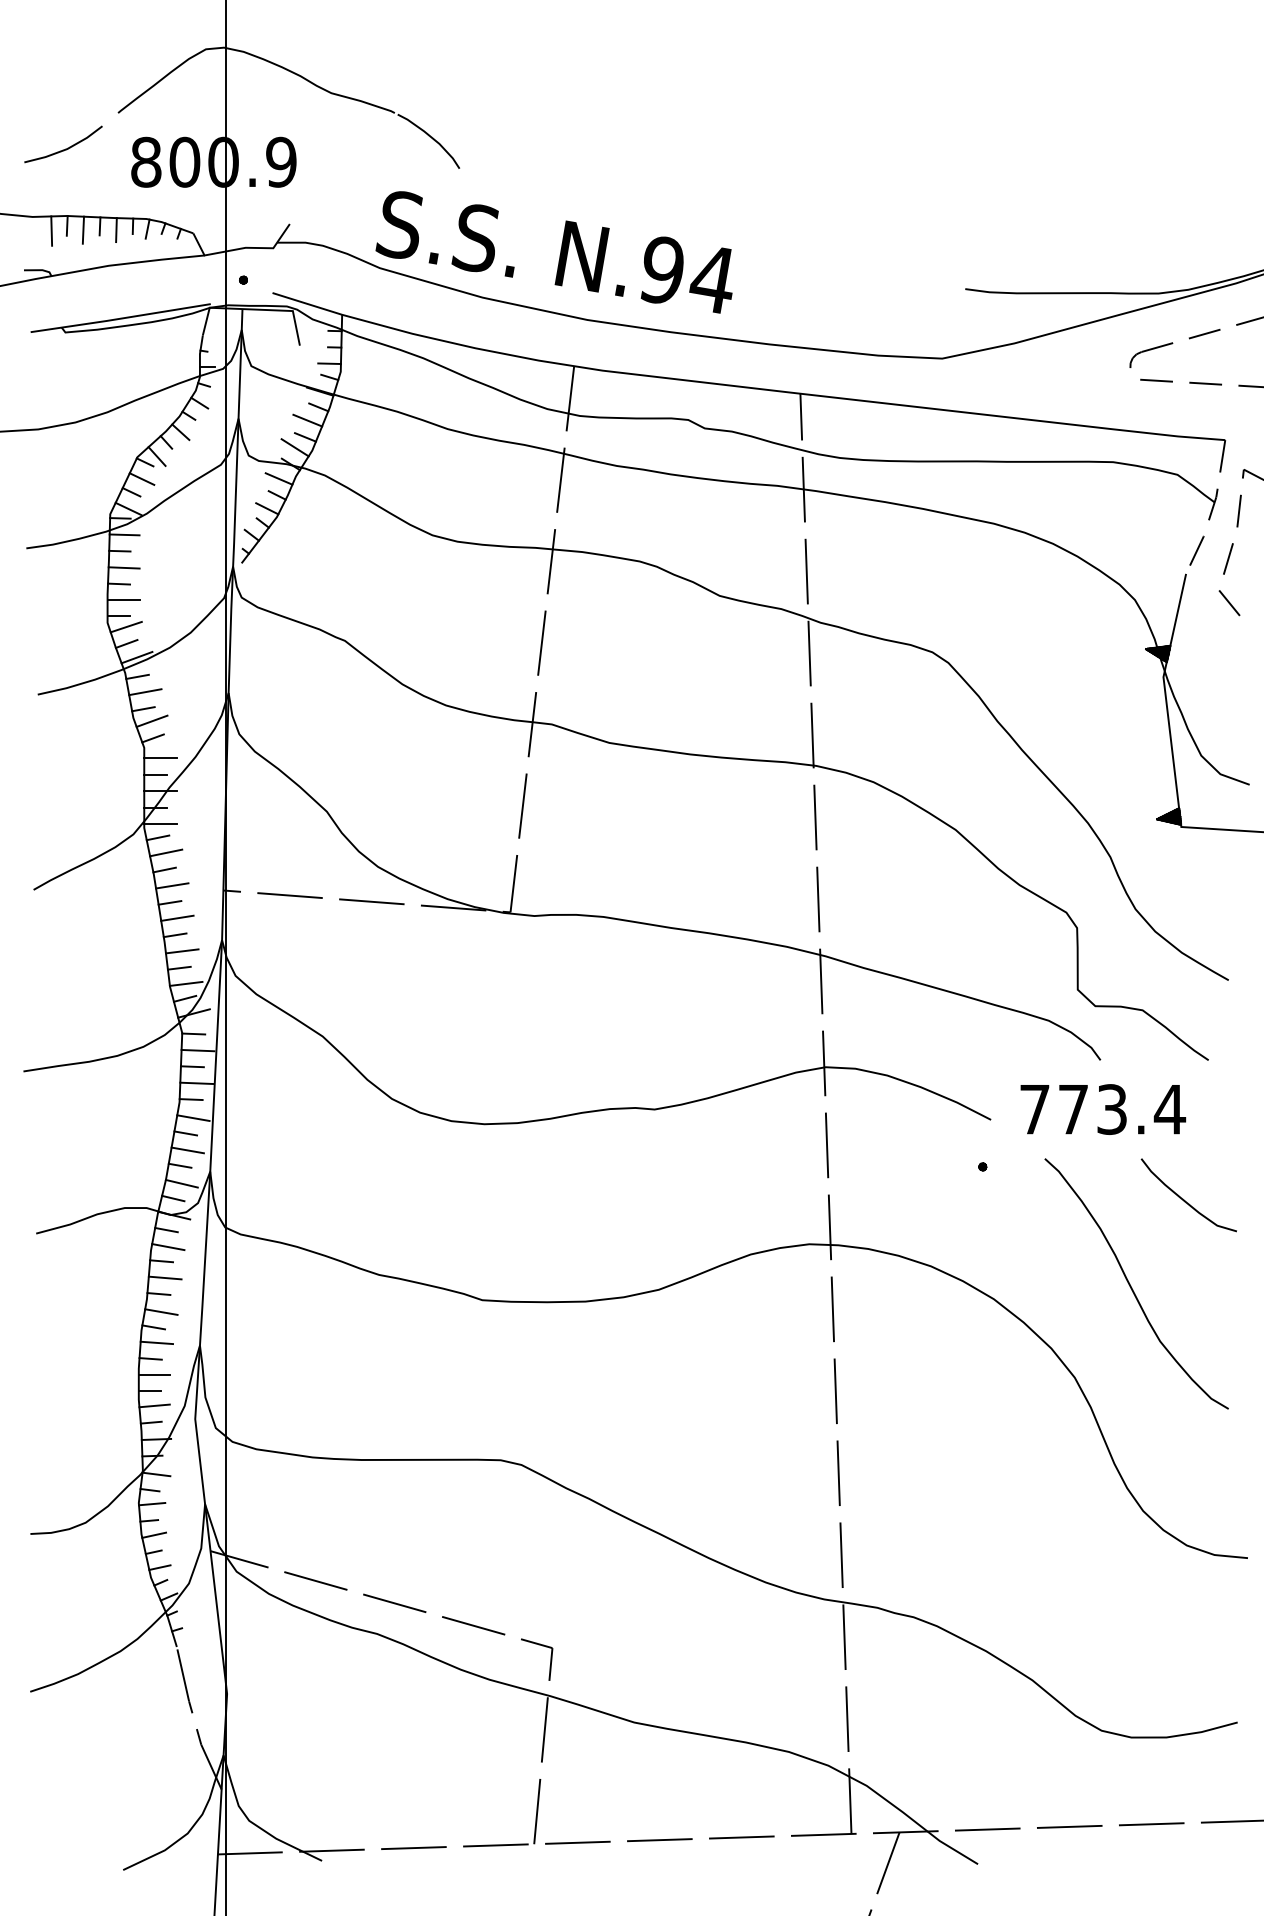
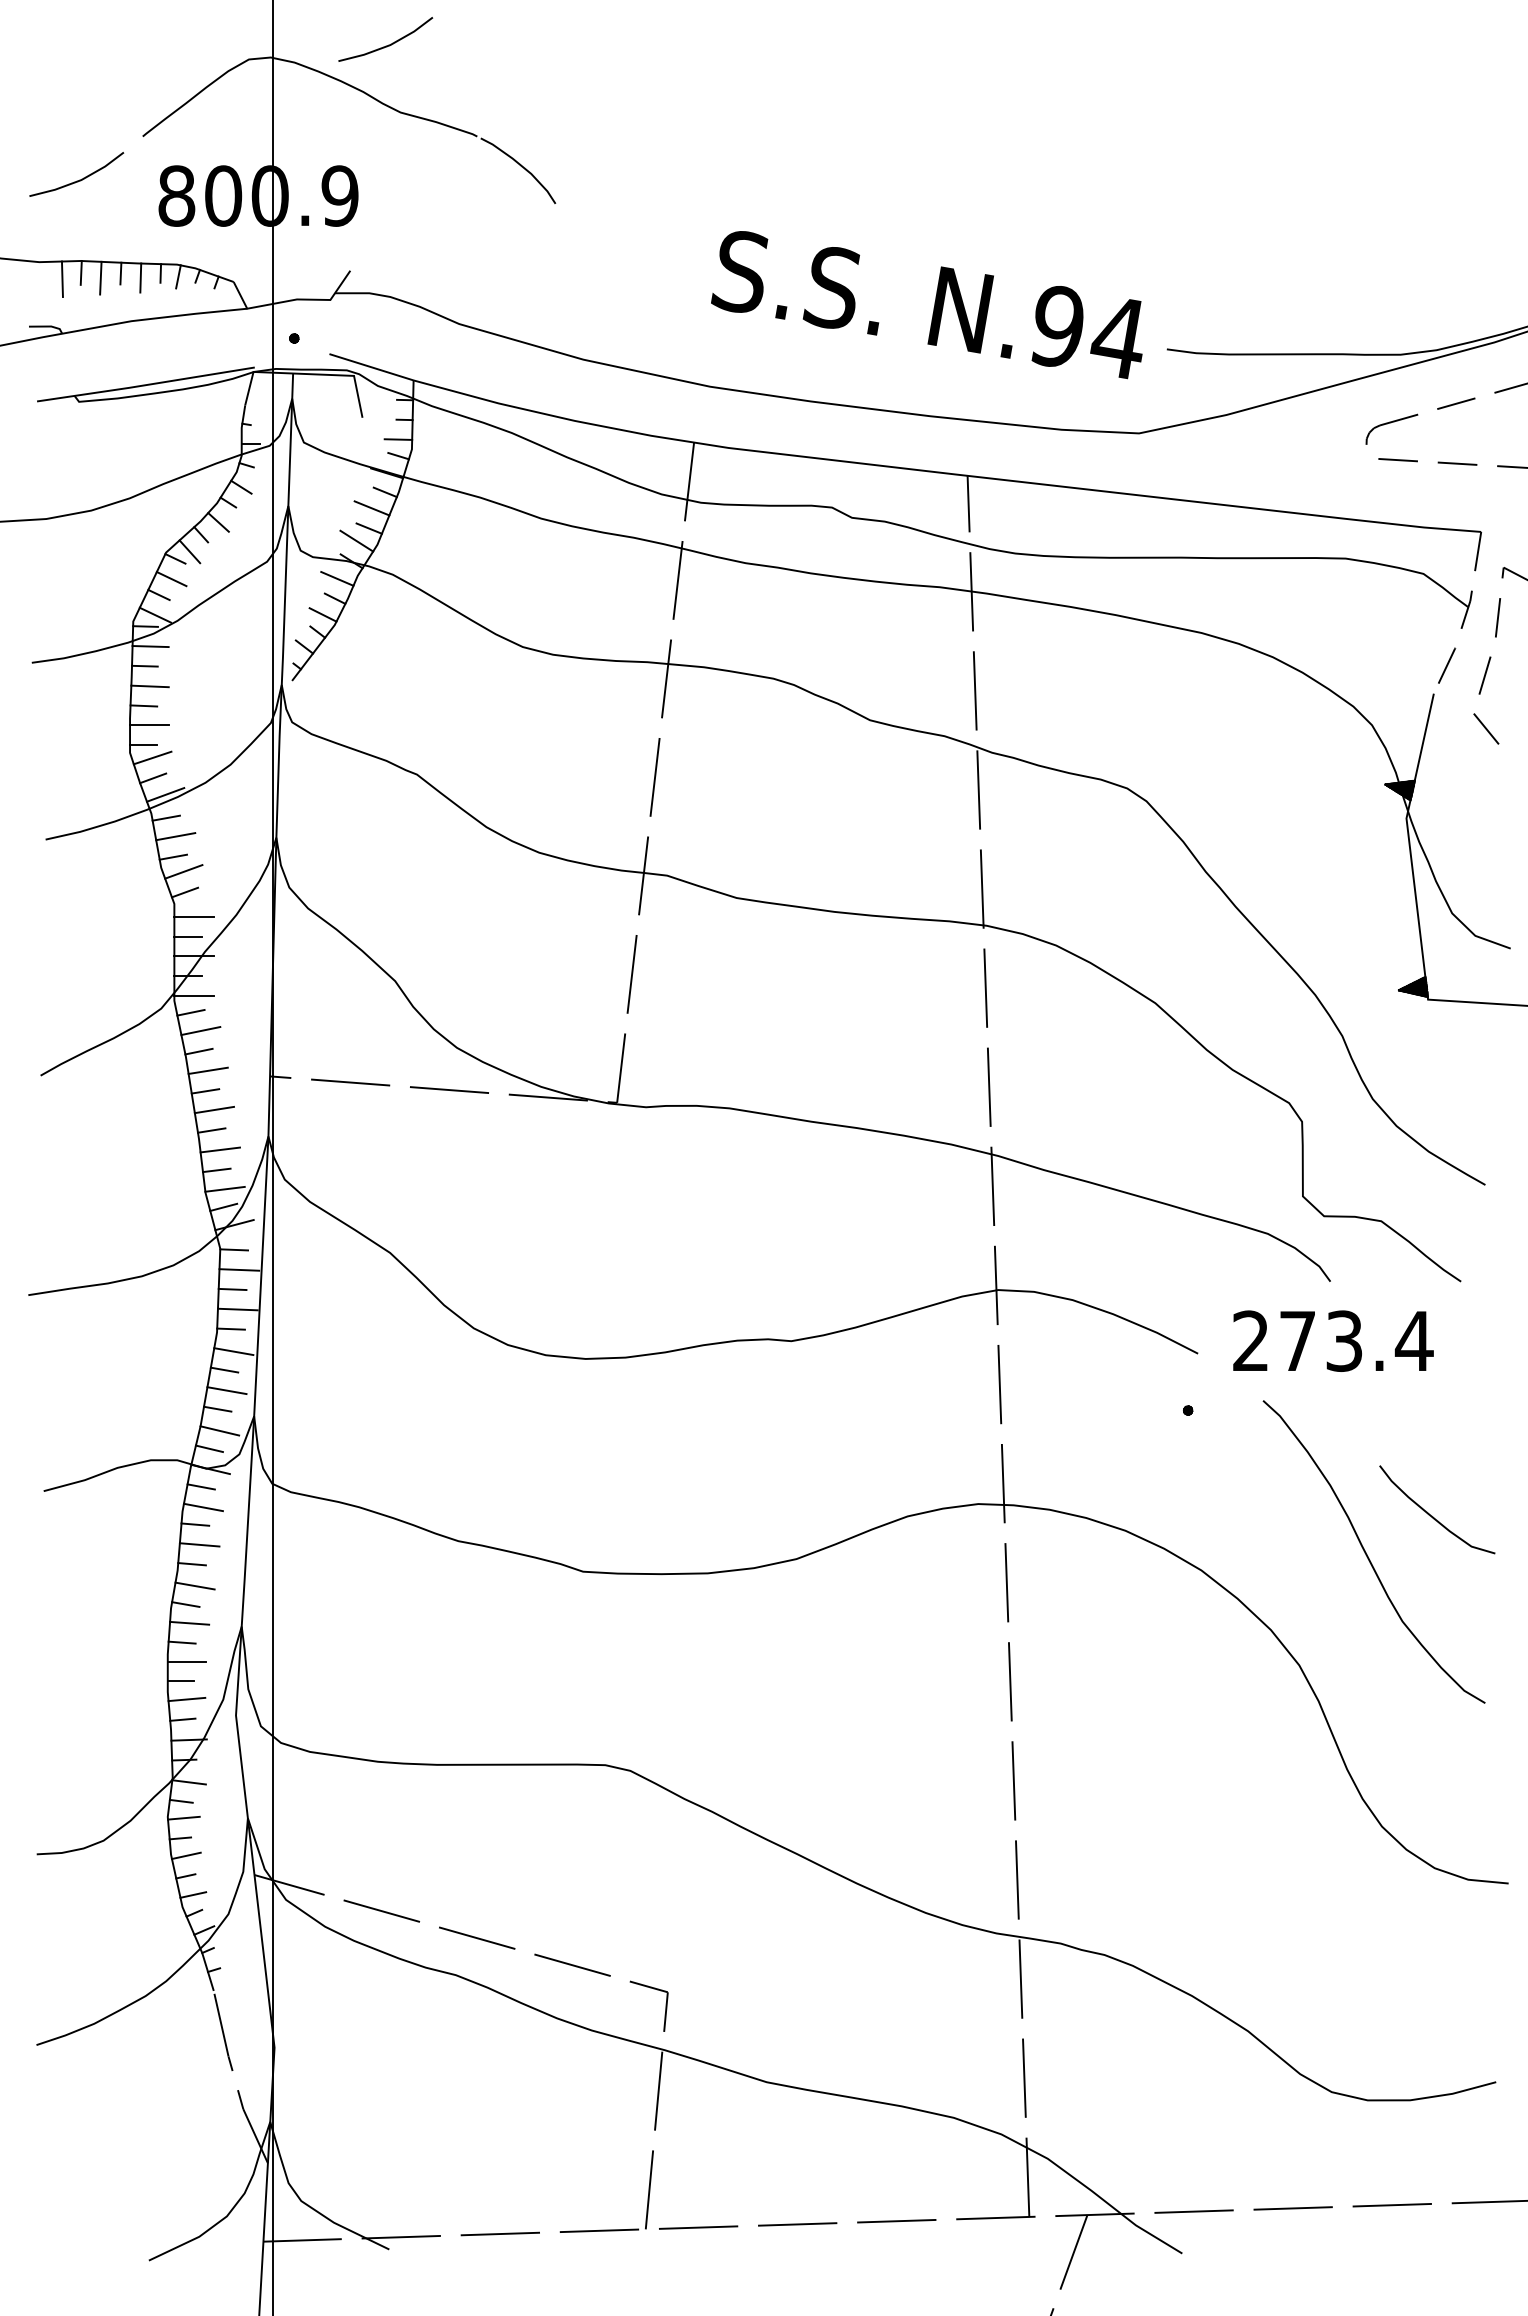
line: (321, 36) -> (388, 44), added
text: (553, 252) -> (926, 305), moved
text: (1034, 1108) -> (1250, 1340), 773.4 -> 273.4
curve: (1185, 1200) -> (1433, 1516), moved

